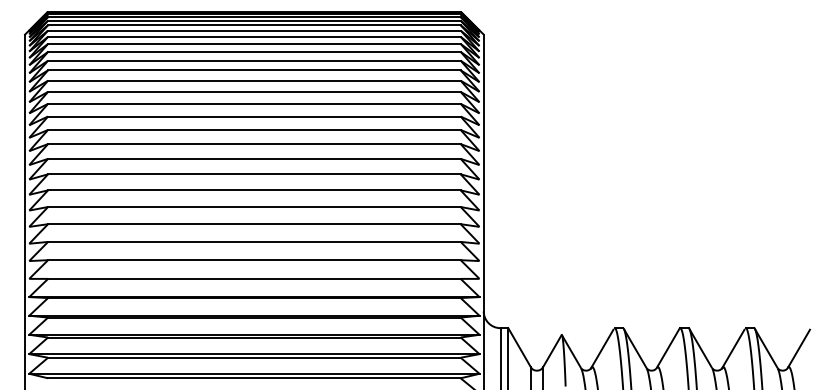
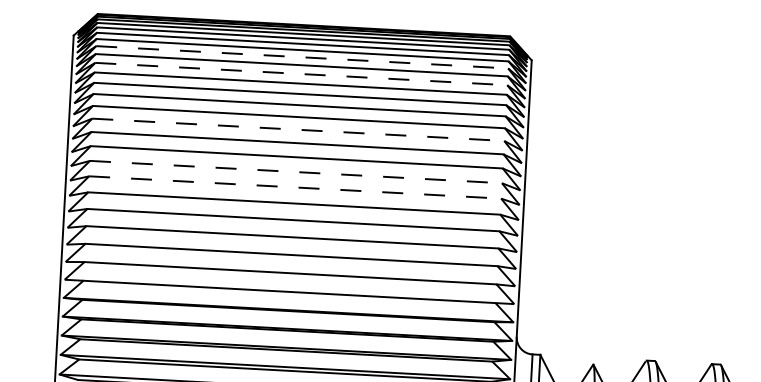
line: (254, 43) -> (302, 56), solid -> dashed
line: (254, 60) -> (301, 73), solid -> dashed
line: (254, 116) -> (298, 129), solid -> dashed
line: (254, 158) -> (296, 171), solid -> dashed
line: (254, 174) -> (295, 187), solid -> dashed

